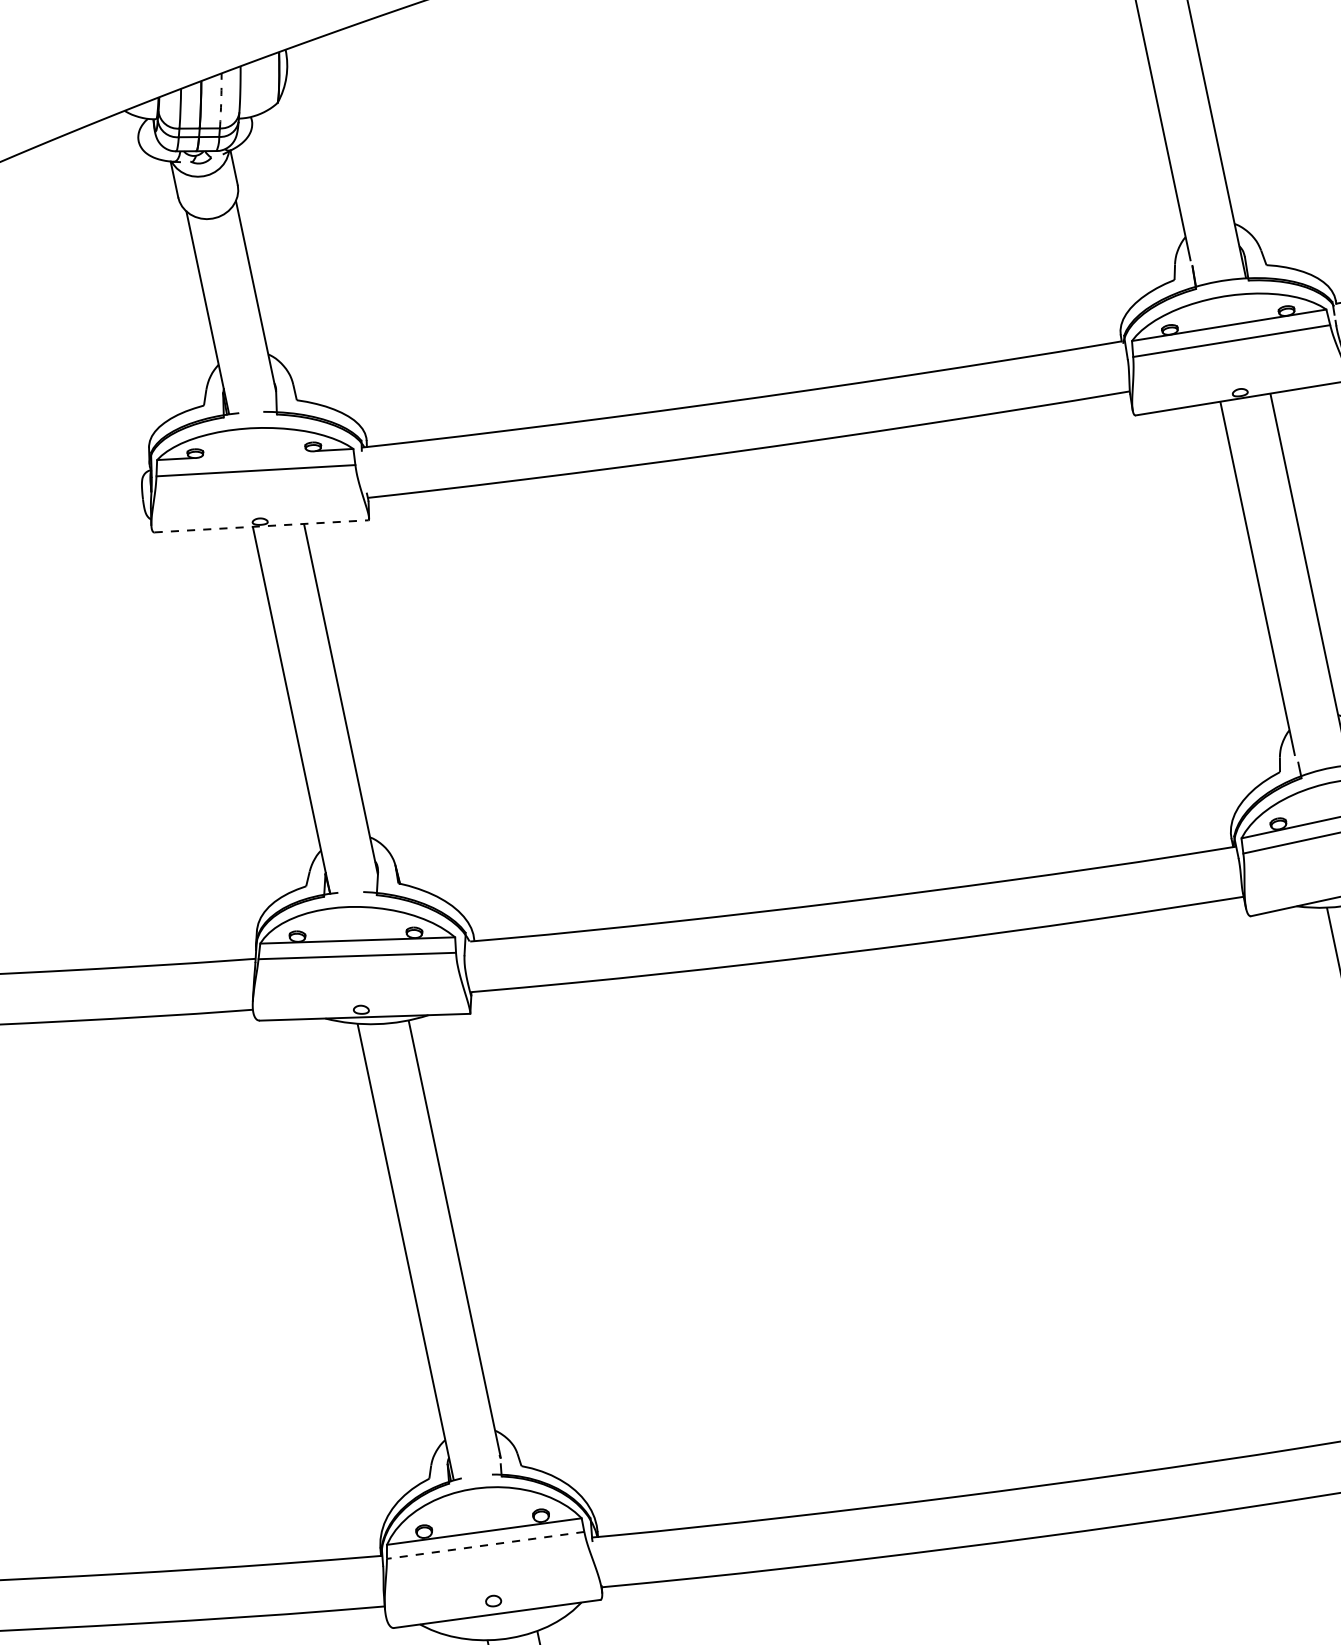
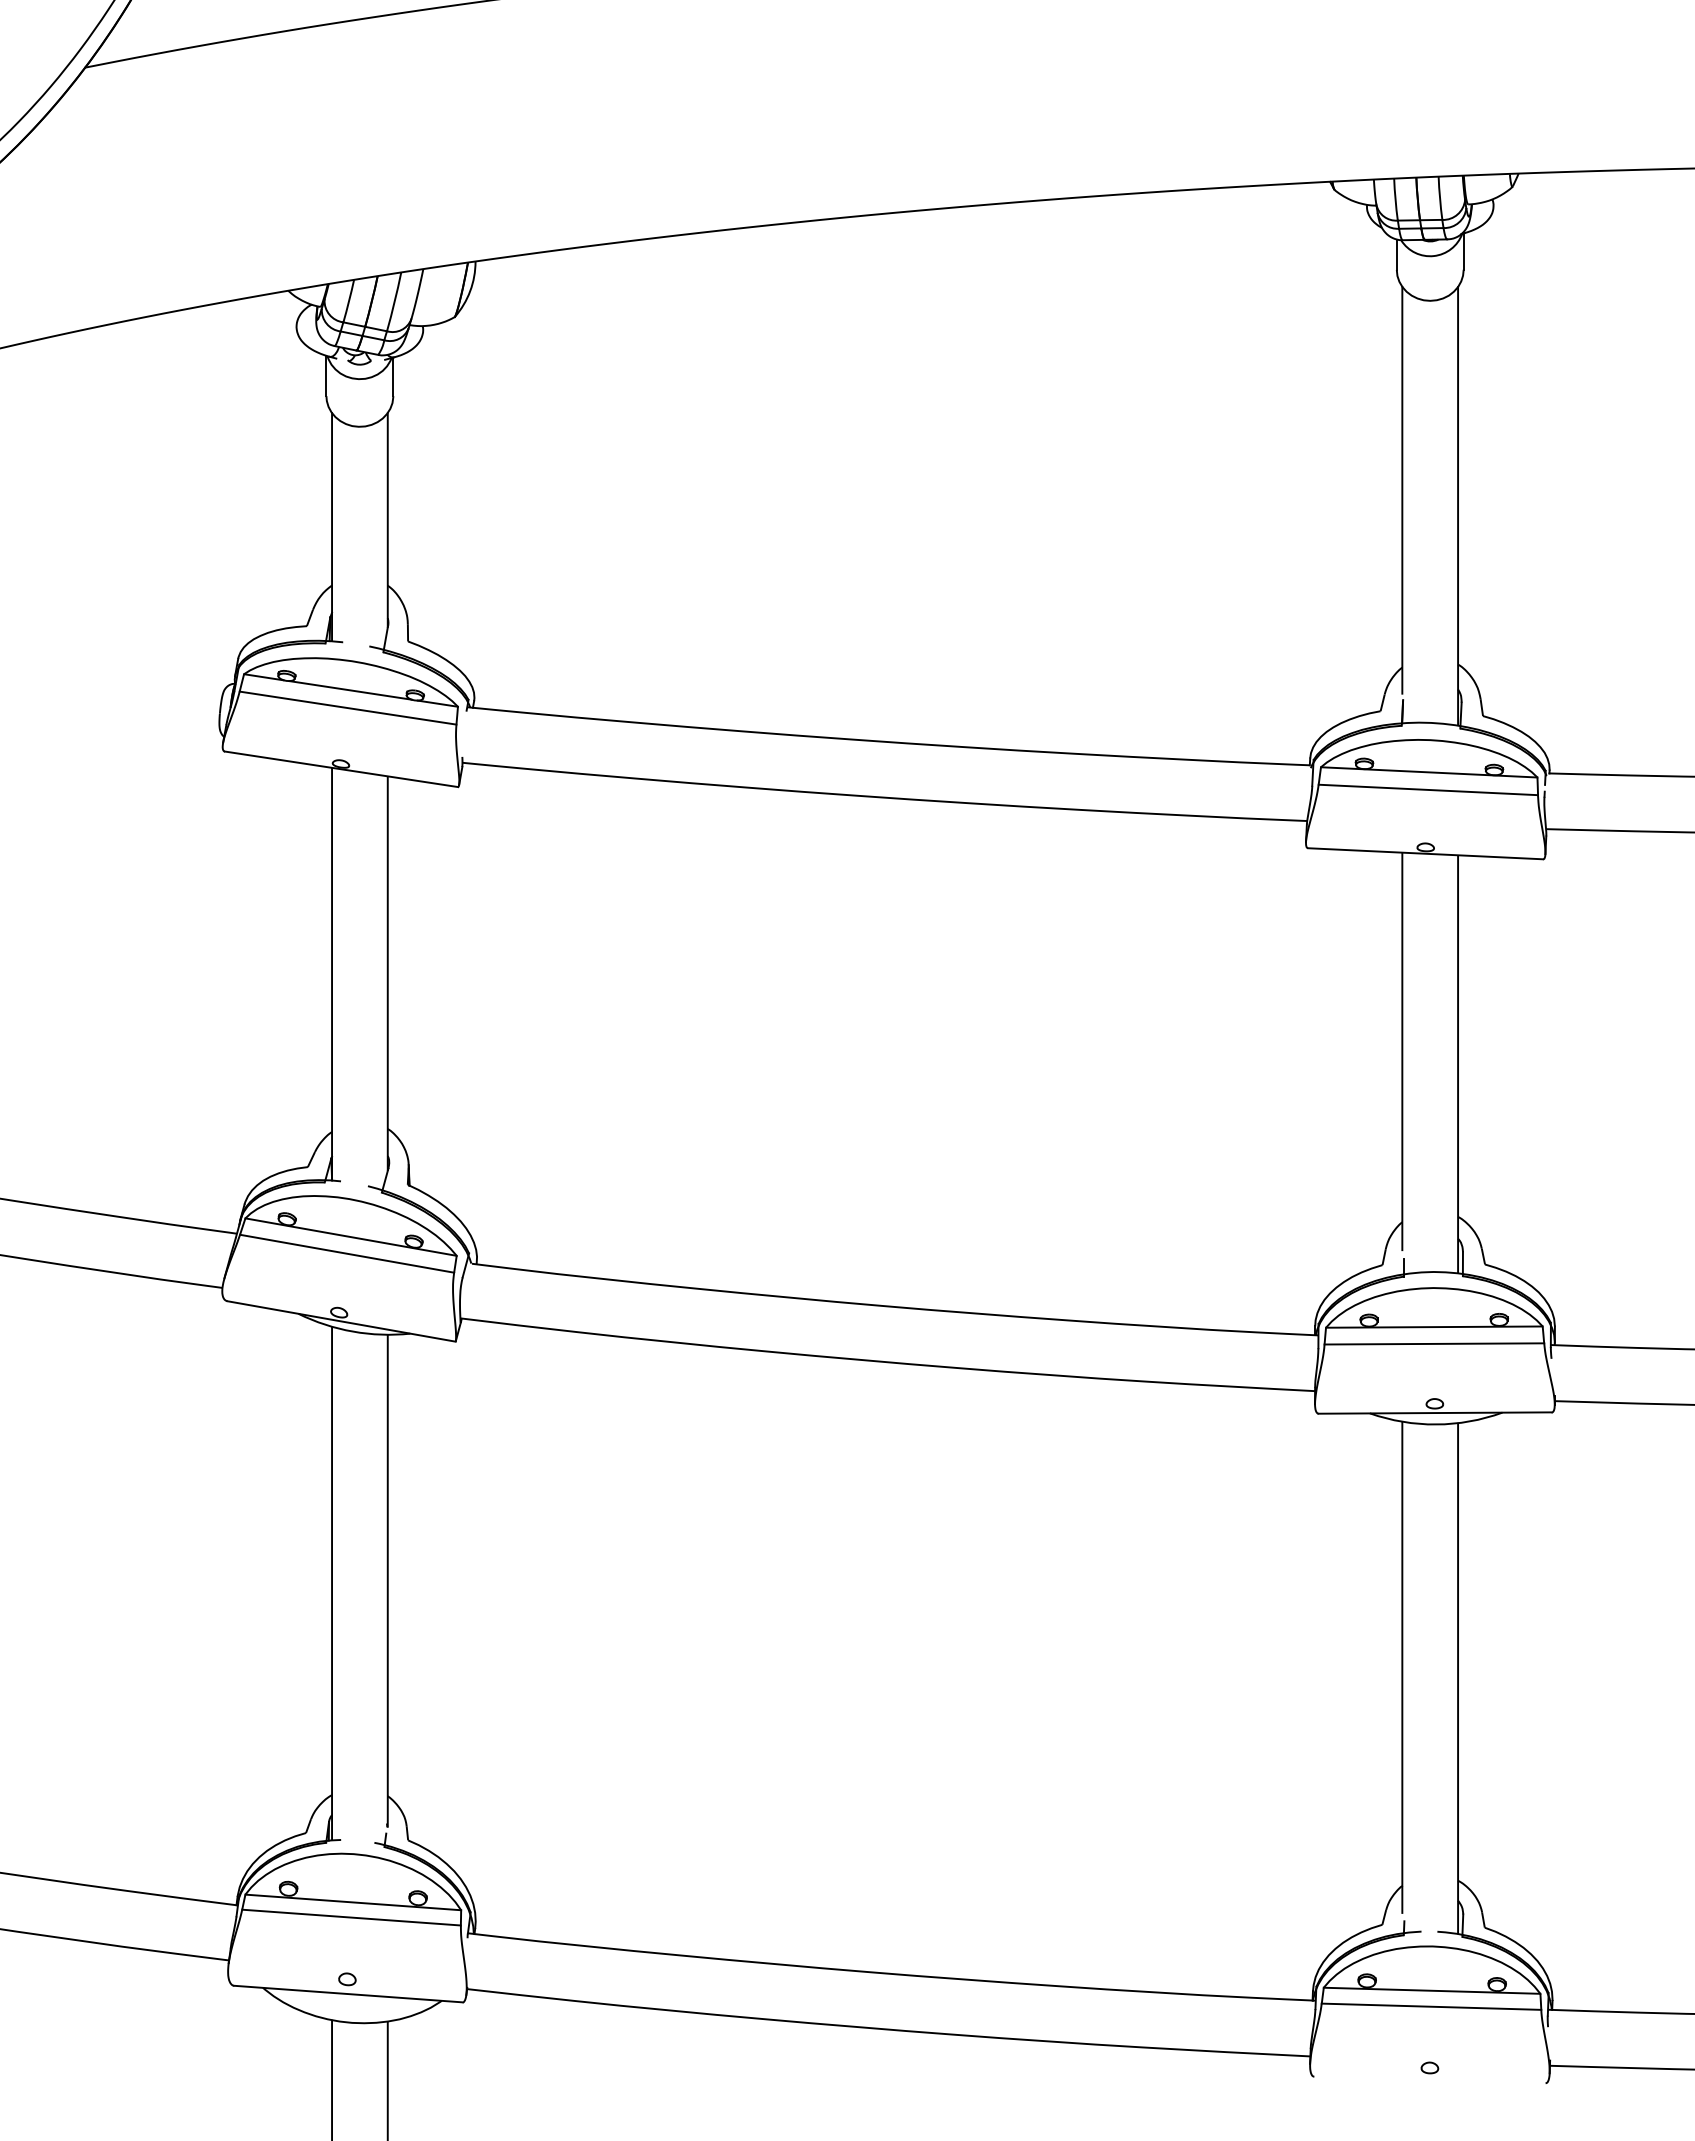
arc: (221, 101) -> (394, 302), dashed -> solid
line: (254, 454) -> (350, 690), added
line: (261, 526) -> (341, 769), dashed -> solid
line: (485, 1545) -> (351, 1917), dashed -> solid

